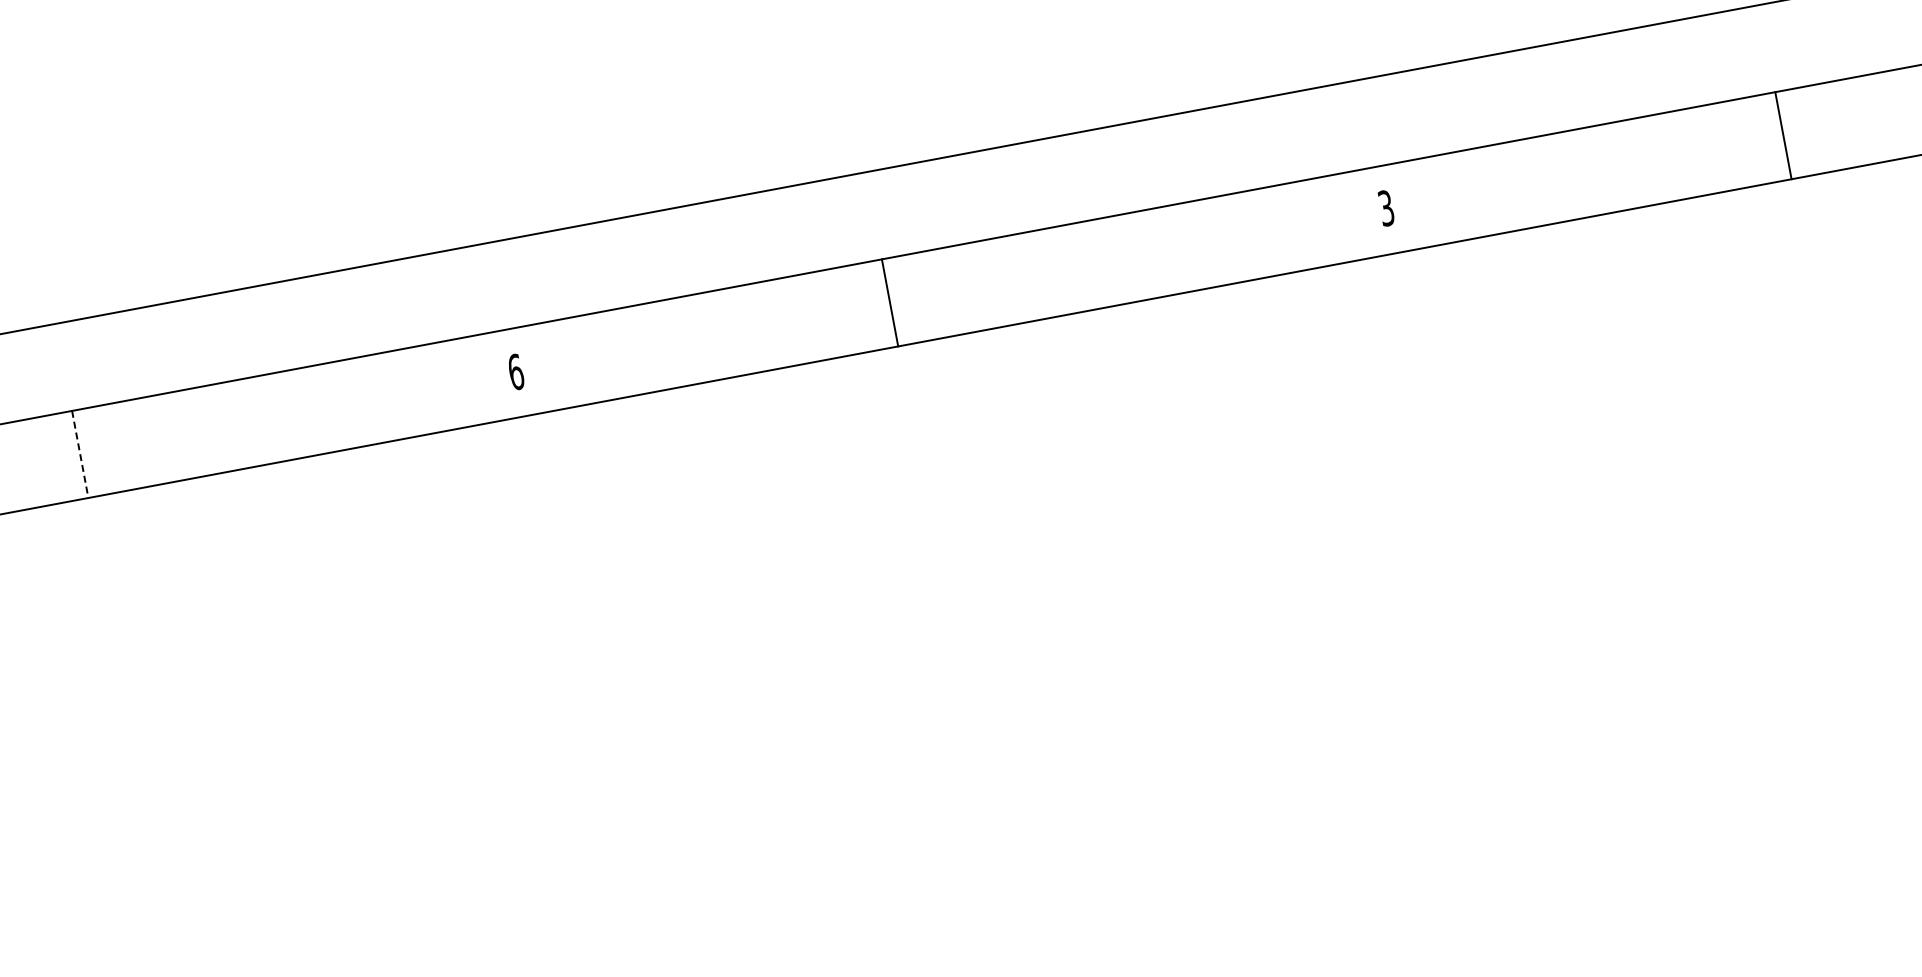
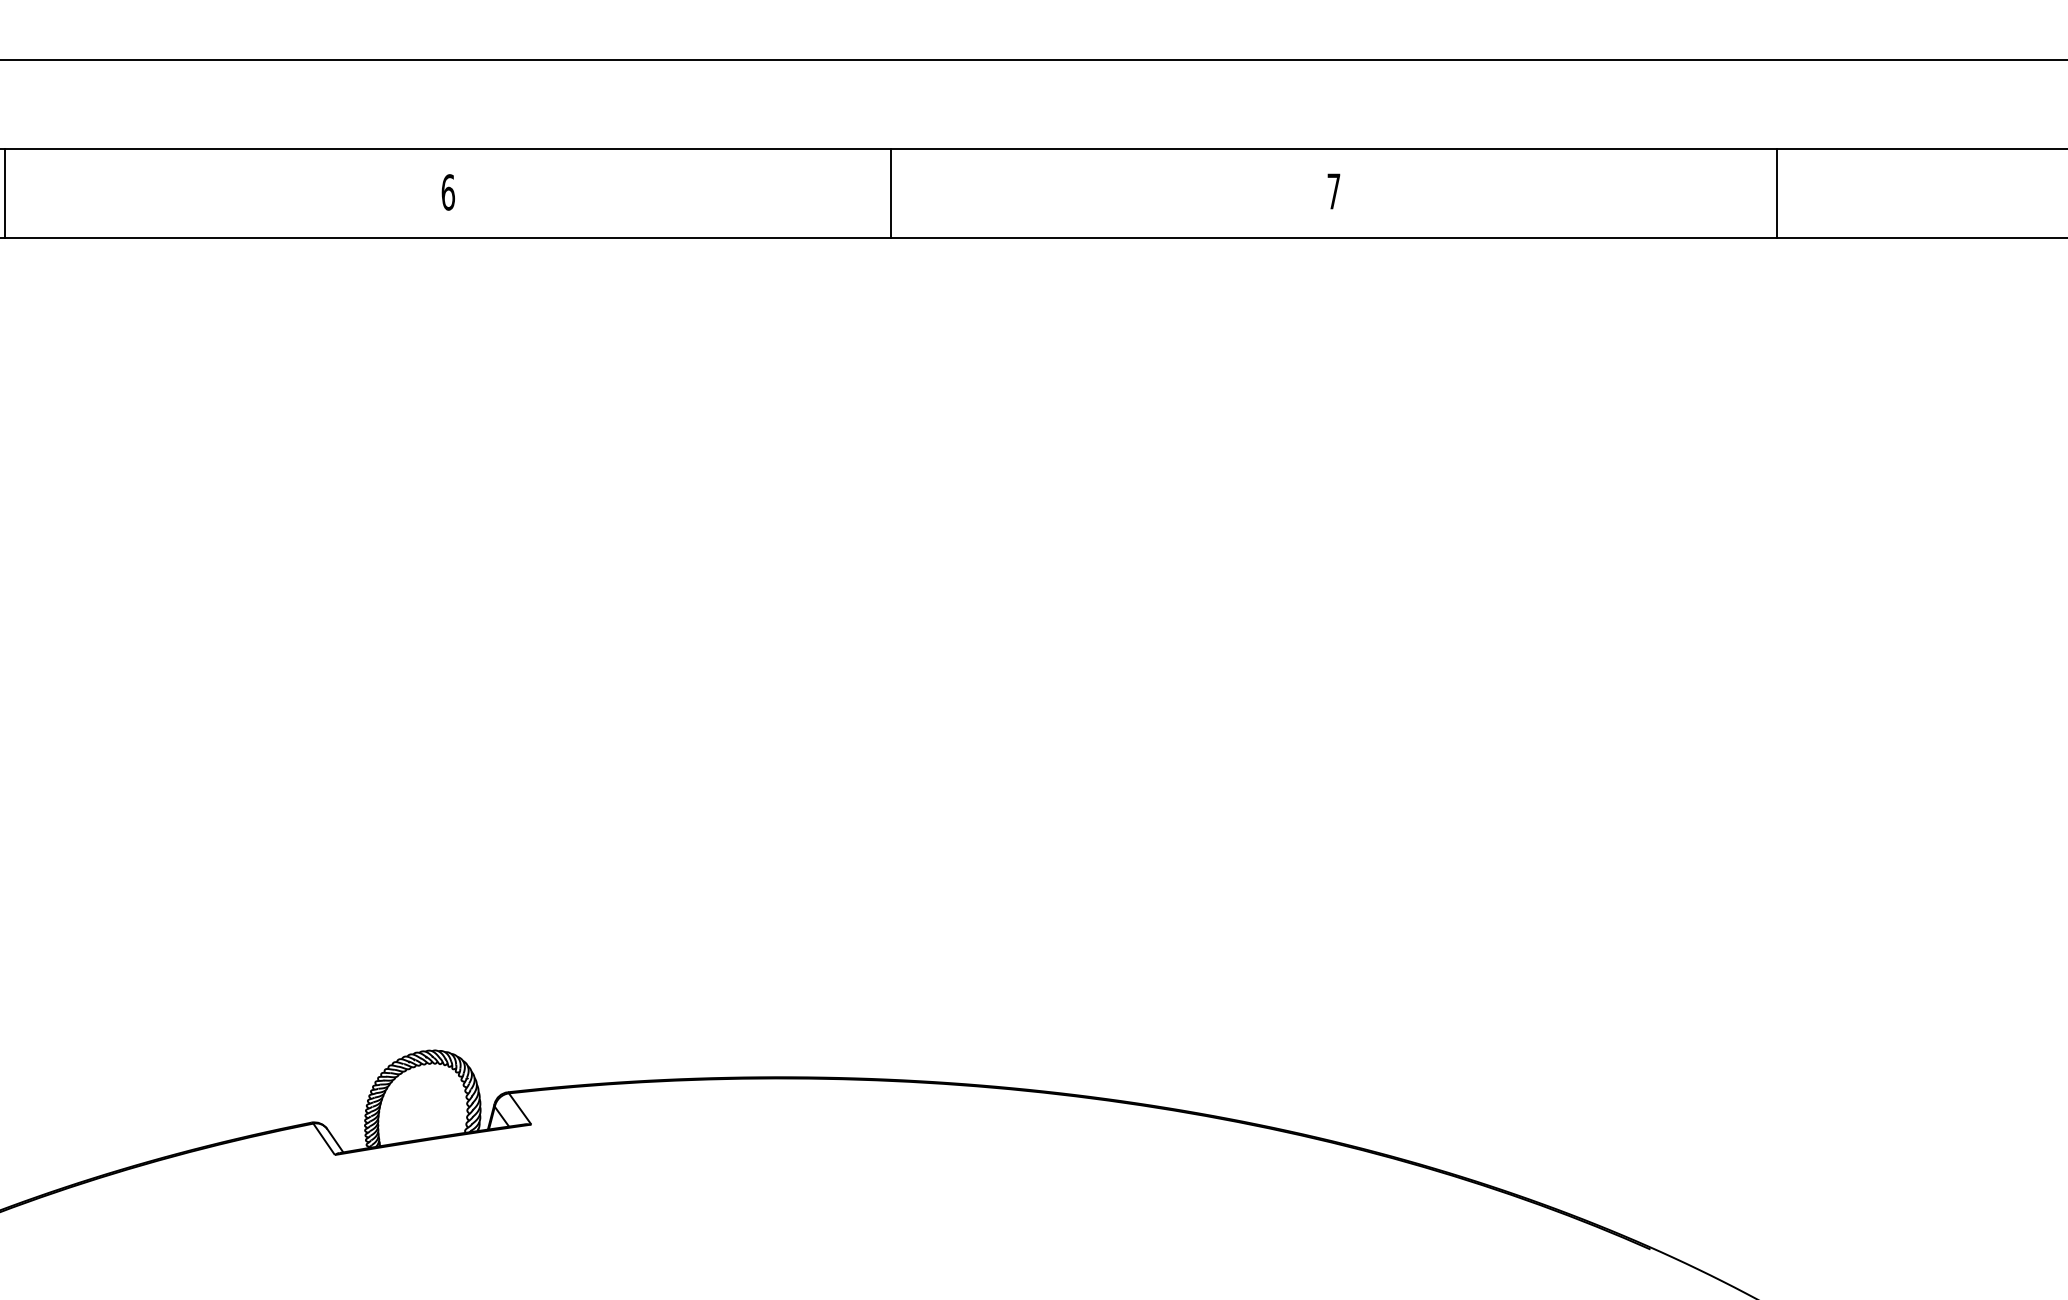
line: (1783, 135) -> (1776, 192), moved
text: (1385, 208) -> (1333, 191), 3 -> 7
line: (889, 302) -> (890, 192), moved
line: (80, 454) -> (4, 193), dashed -> solid

